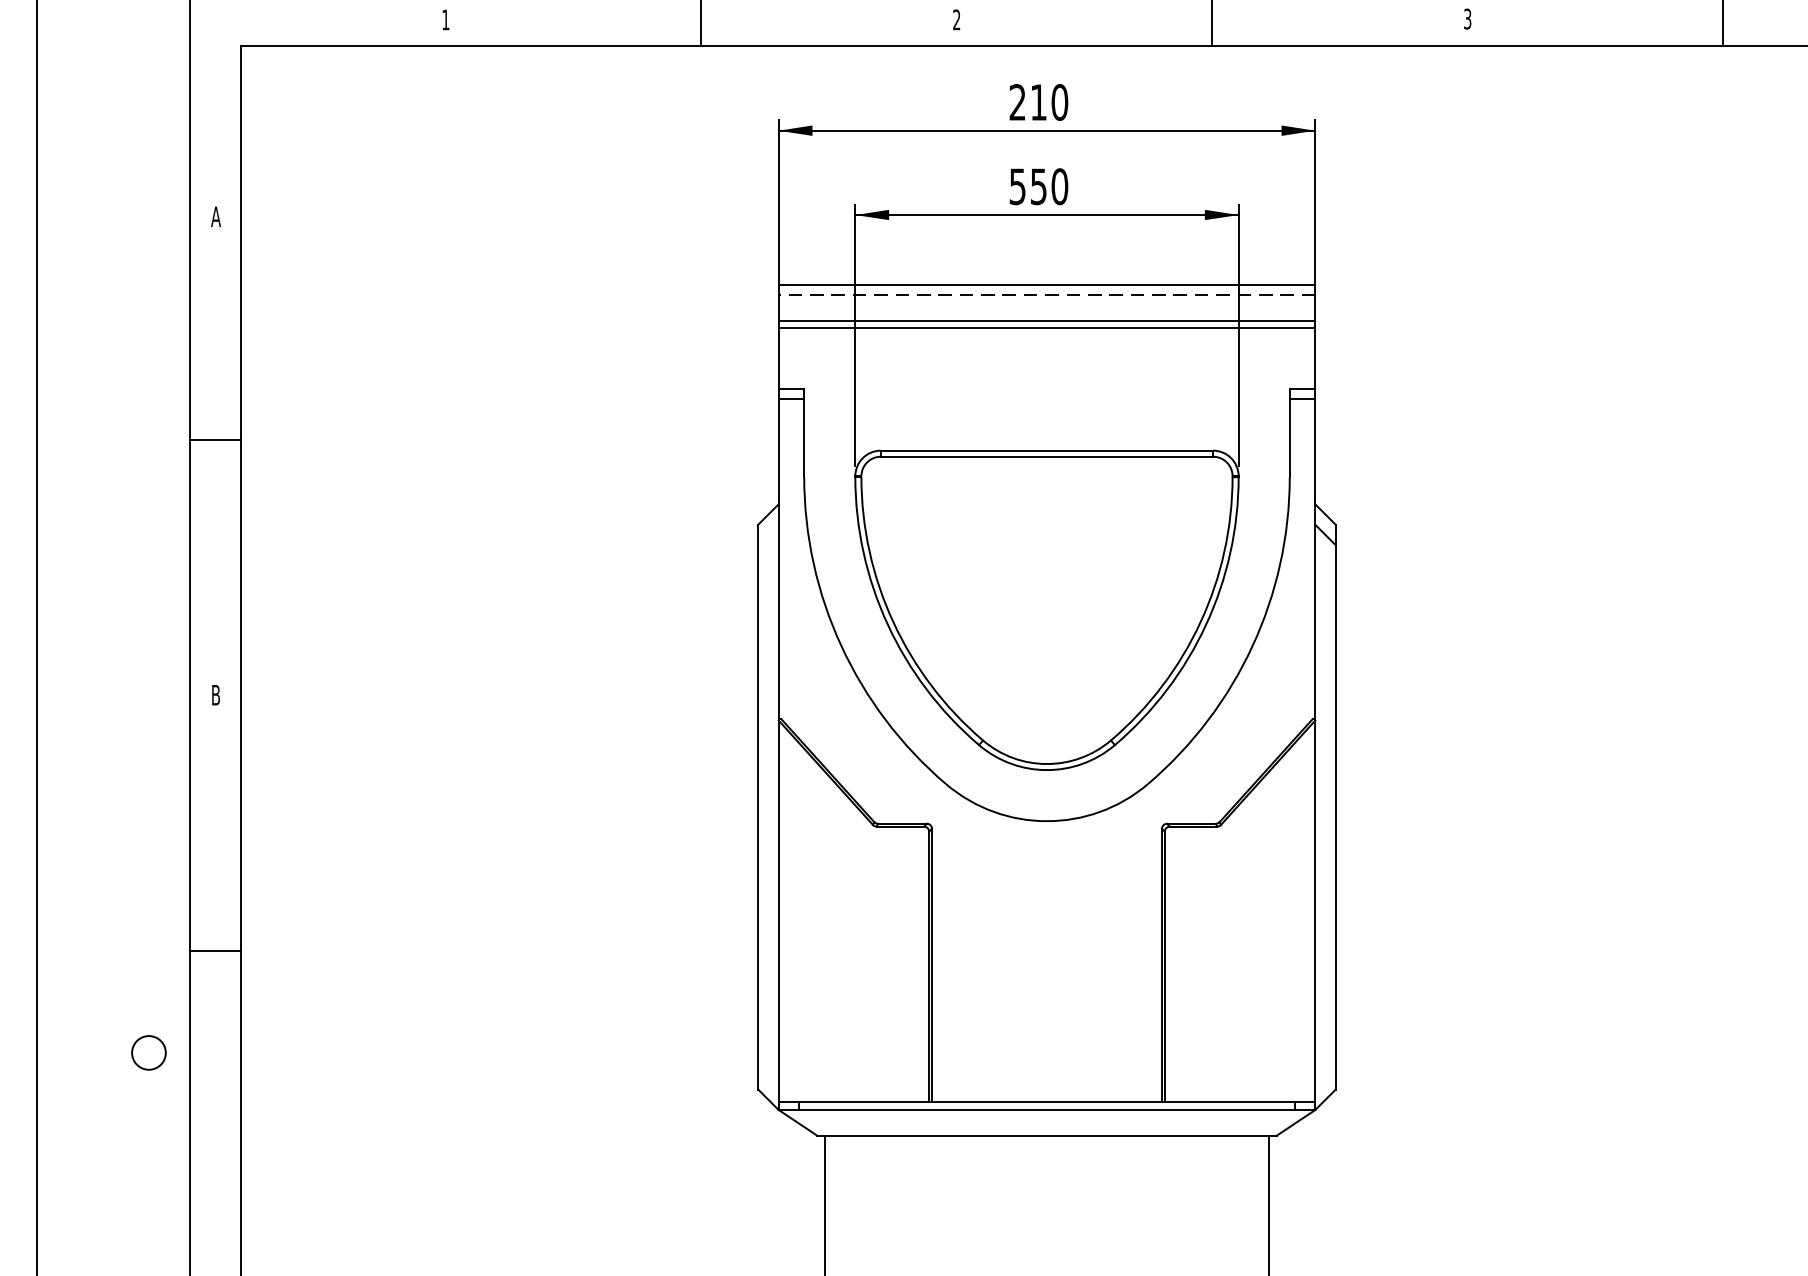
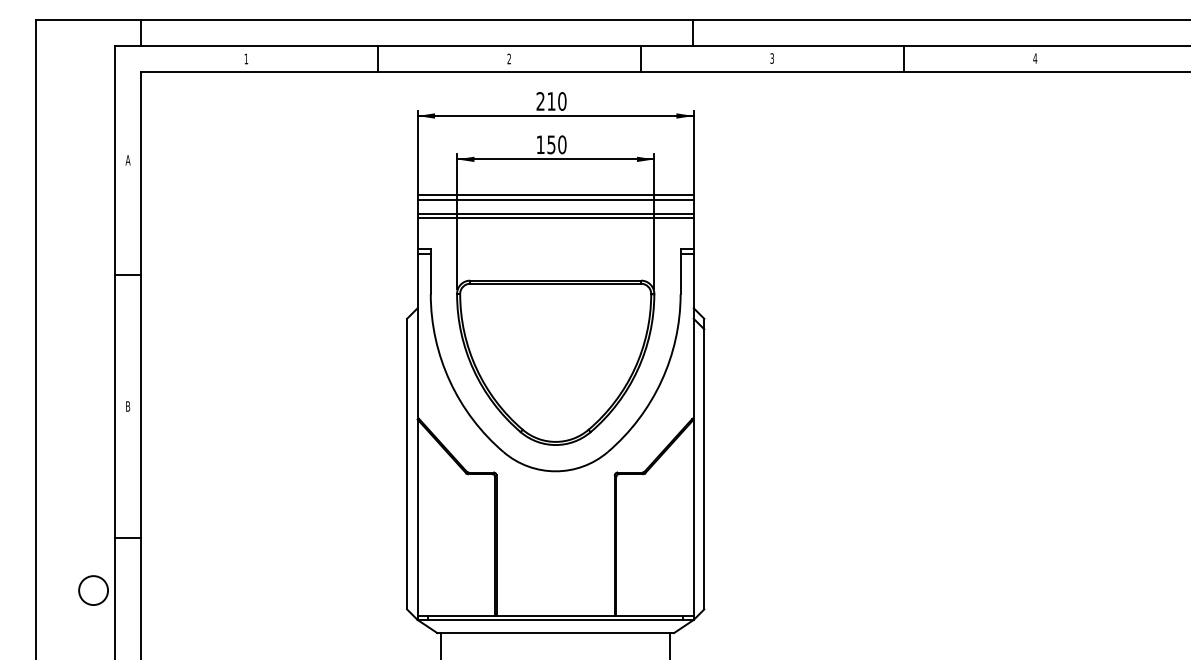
text: (1017, 186) -> (540, 144), 550 -> 150
line: (1046, 294) -> (555, 200), dashed -> solid
circle: (148, 1052) -> (93, 590), size x1.67

